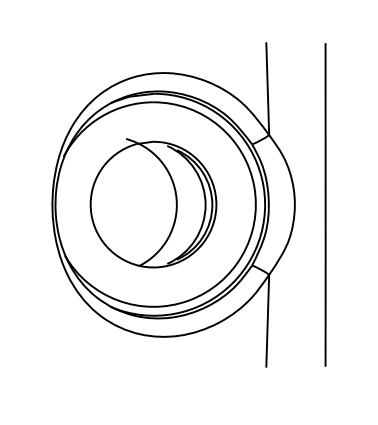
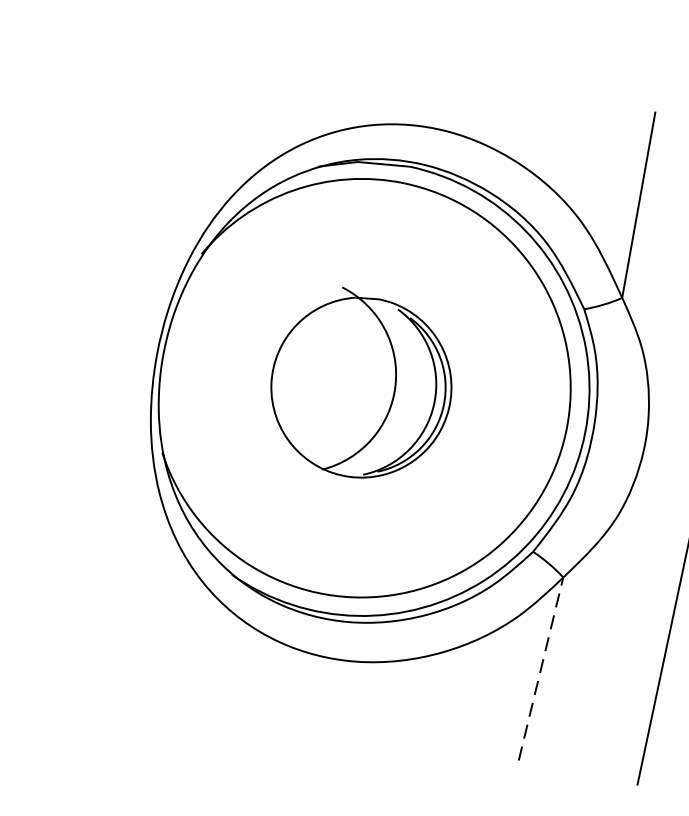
part: (153, 203) -> (361, 386), size x0.7
line: (267, 320) -> (540, 668), solid -> dashed

